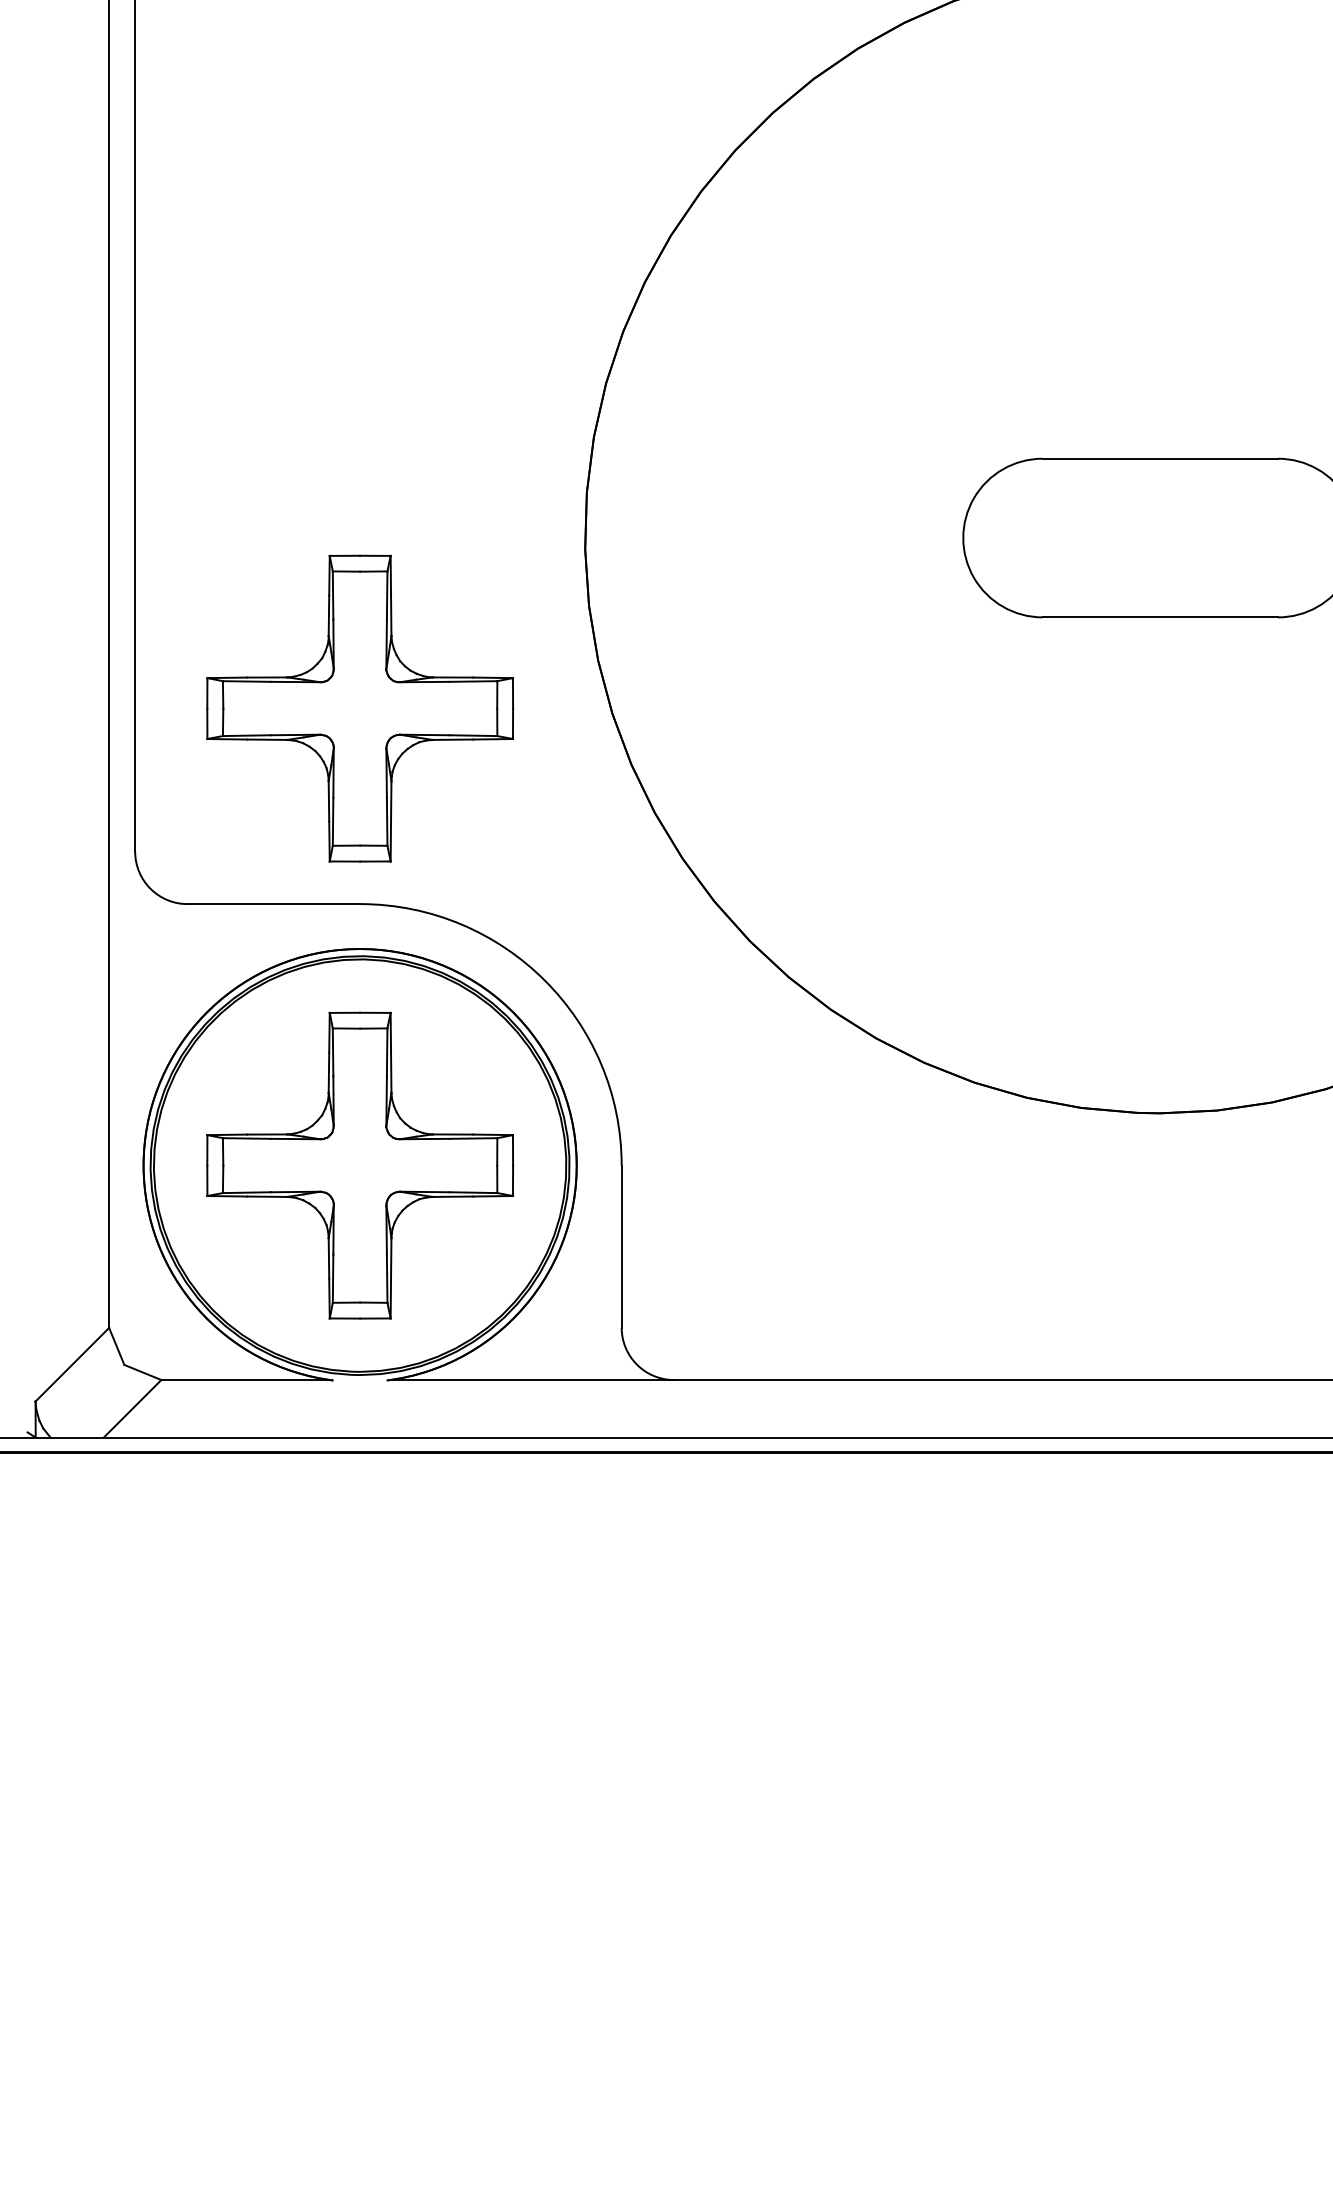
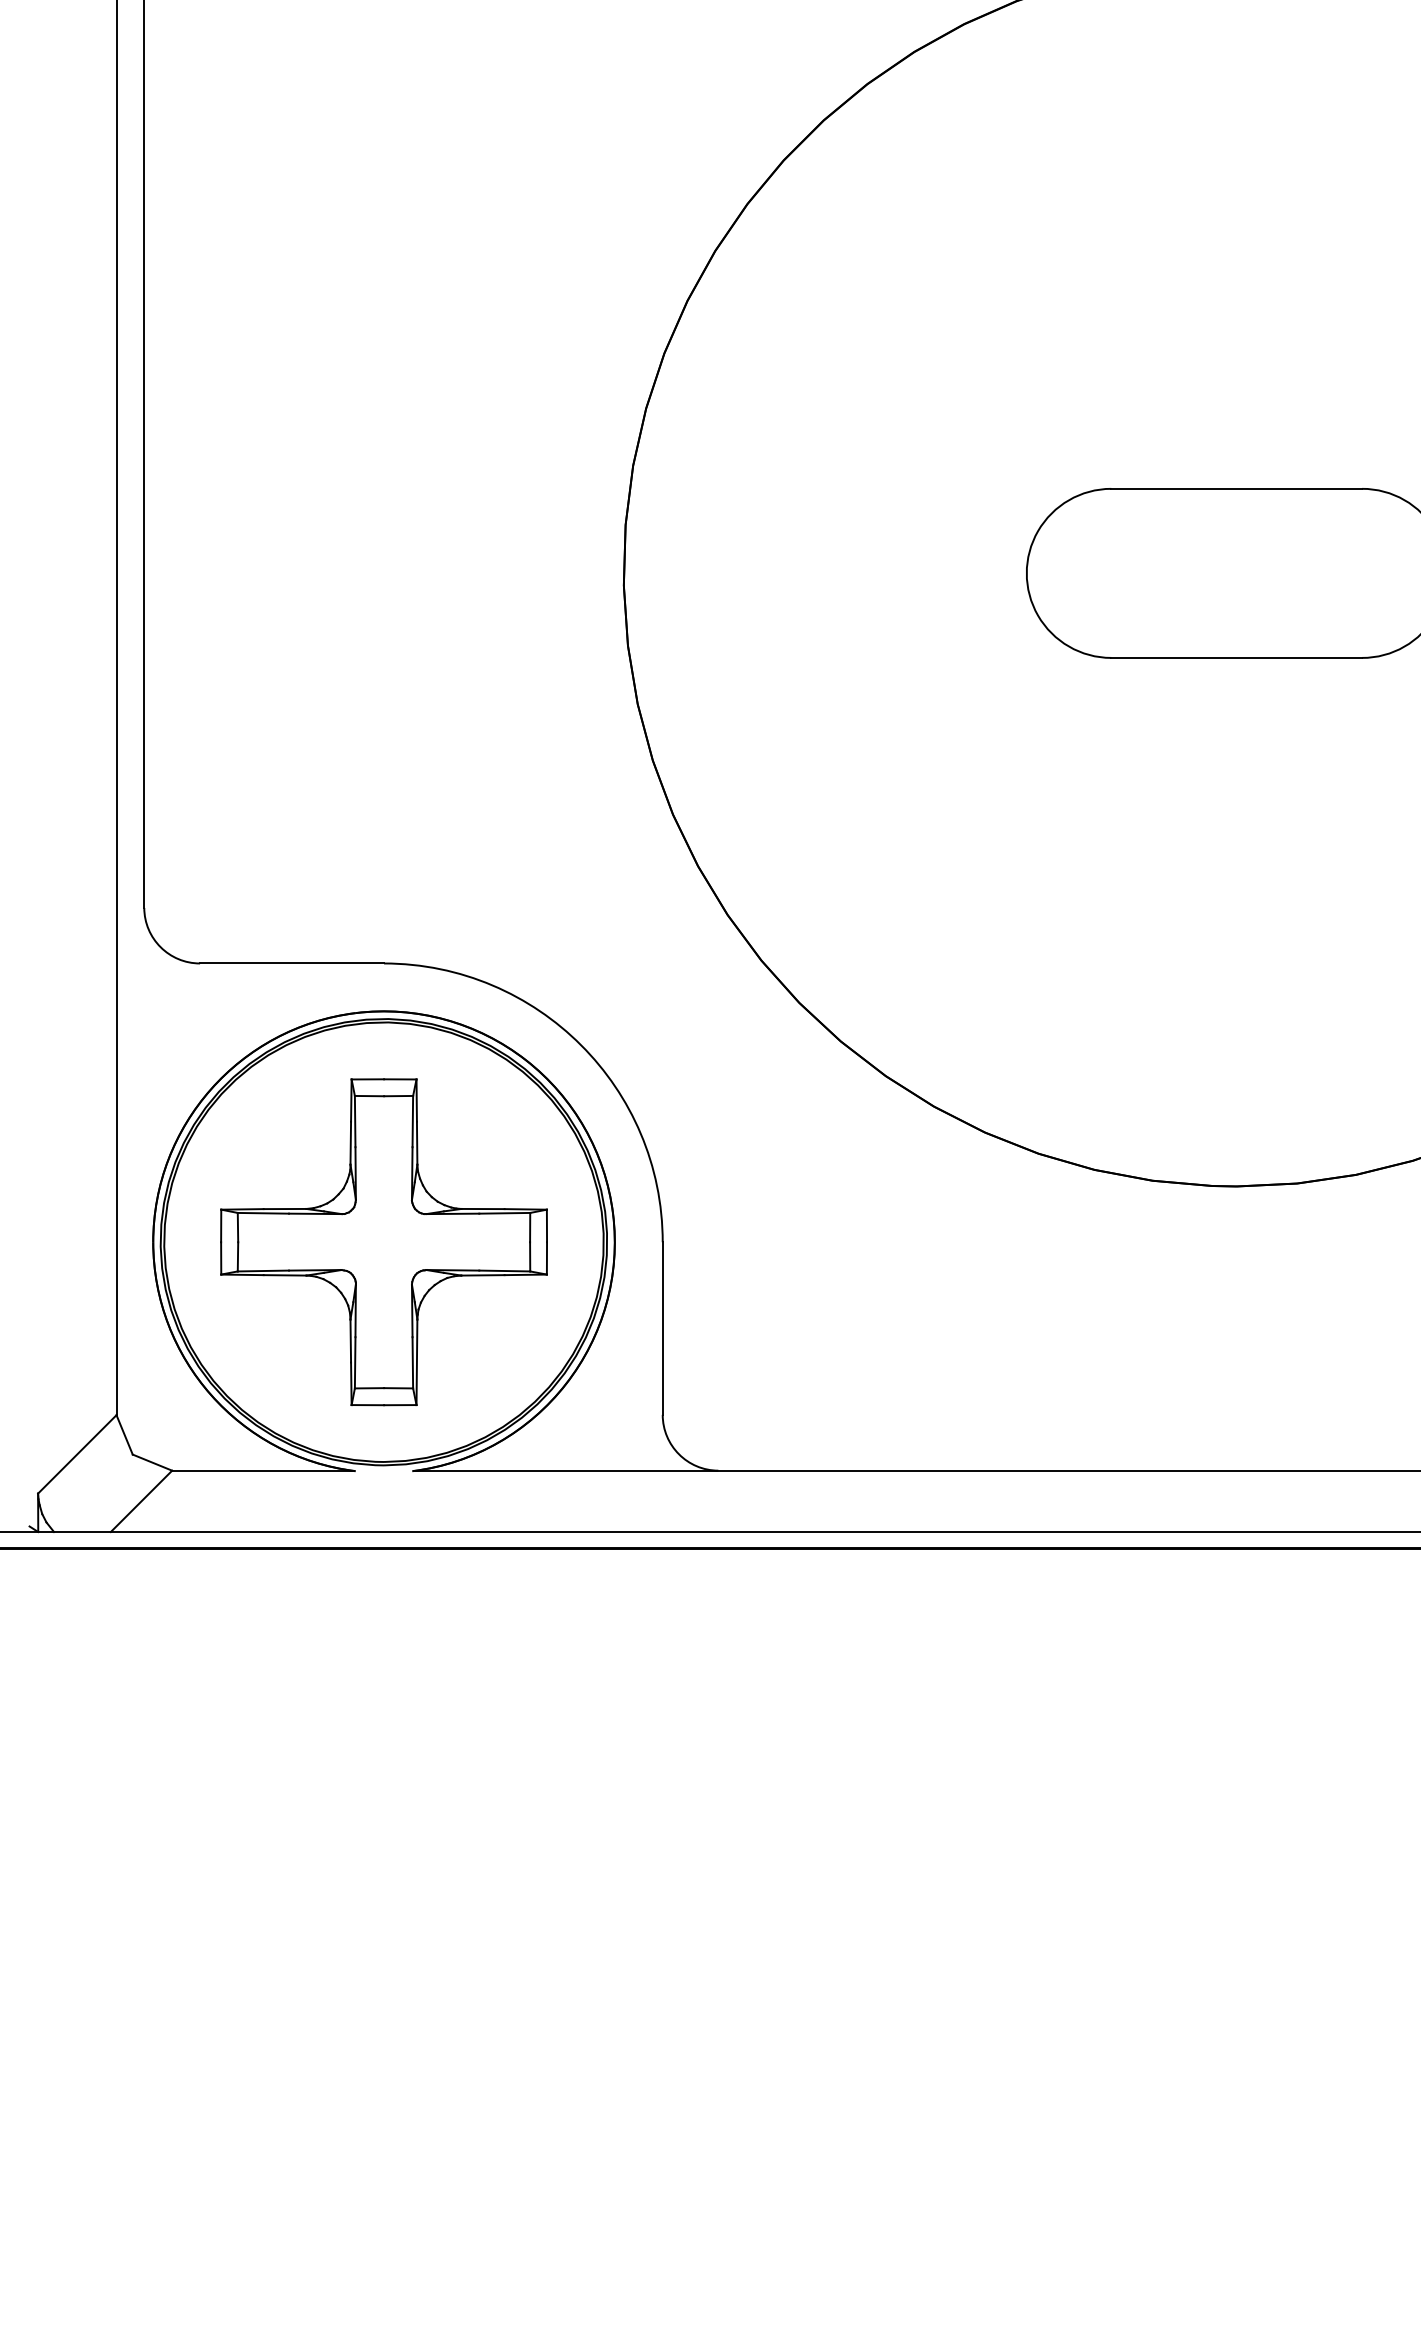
part: (360, 708) -> (384, 755), removed

